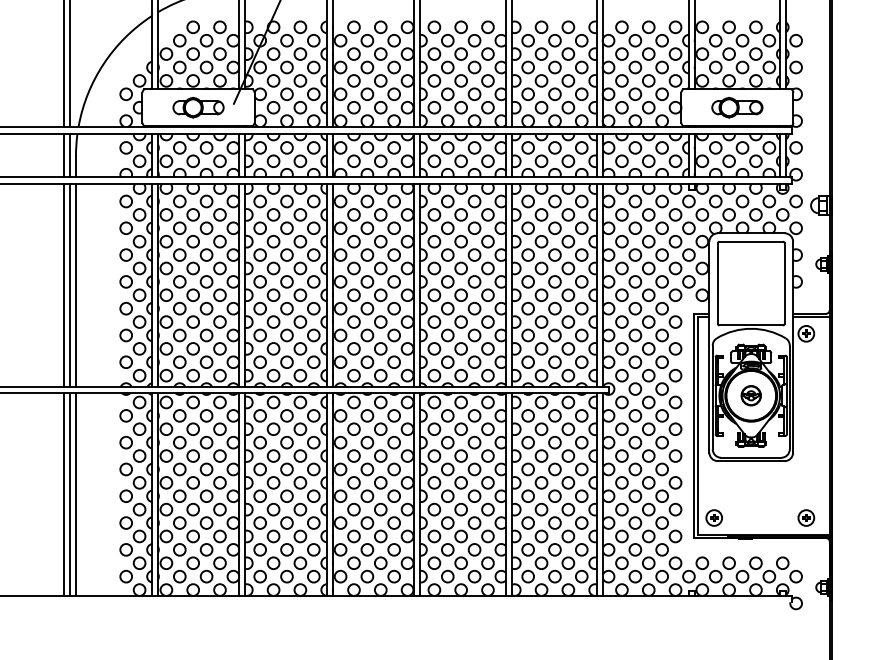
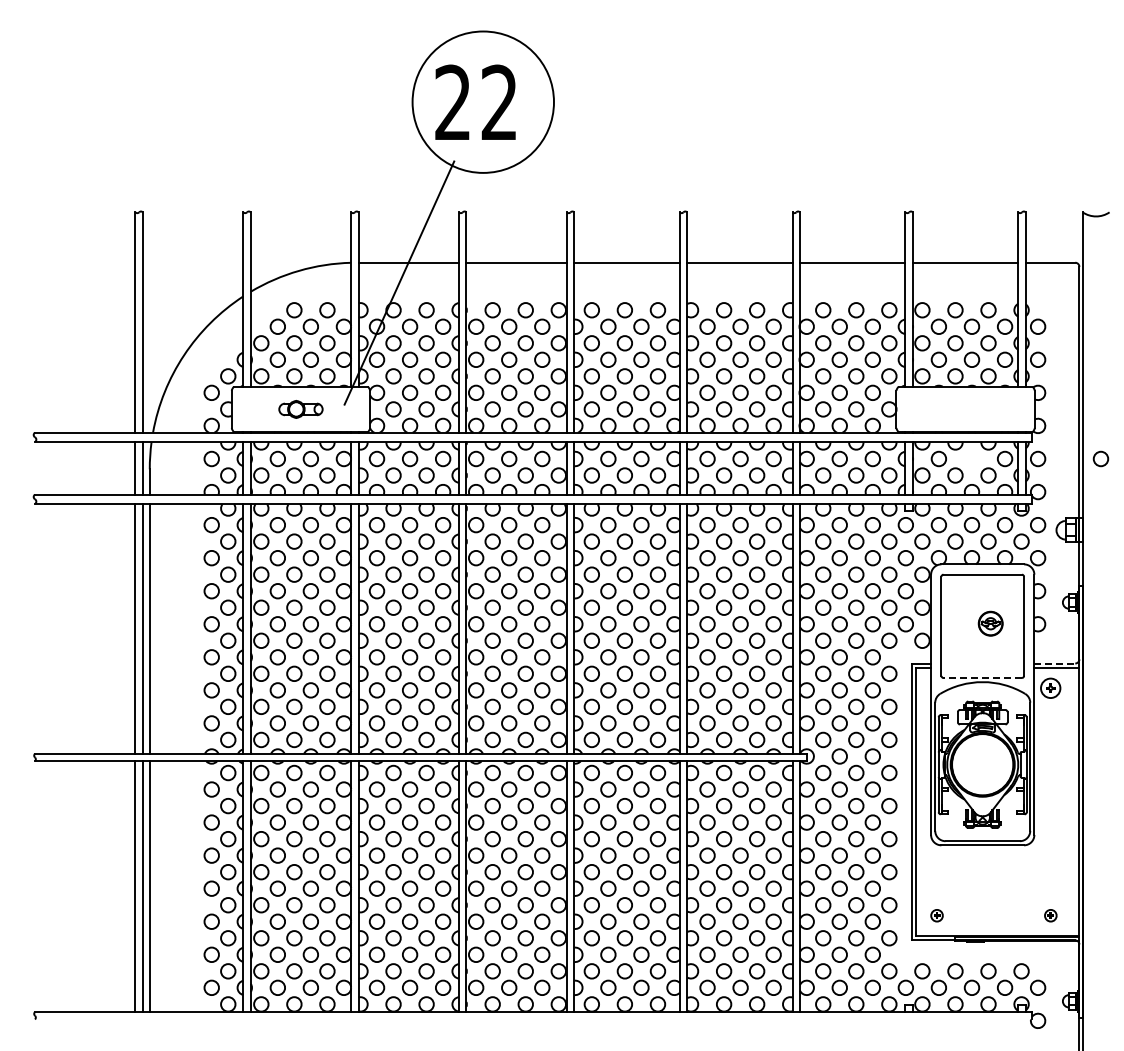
part: (198, 107) -> (300, 409), size x0.7
part: (737, 107) -> (965, 409), removed
circle: (742, 147) -> (1100, 458), moved
line: (810, 313) -> (1055, 663), solid -> dashed
line: (751, 325) -> (982, 677), solid -> dashed
part: (751, 395) -> (990, 623), moved
part: (713, 517) -> (936, 915), size x0.6
part: (806, 517) -> (1050, 915), size x0.6

